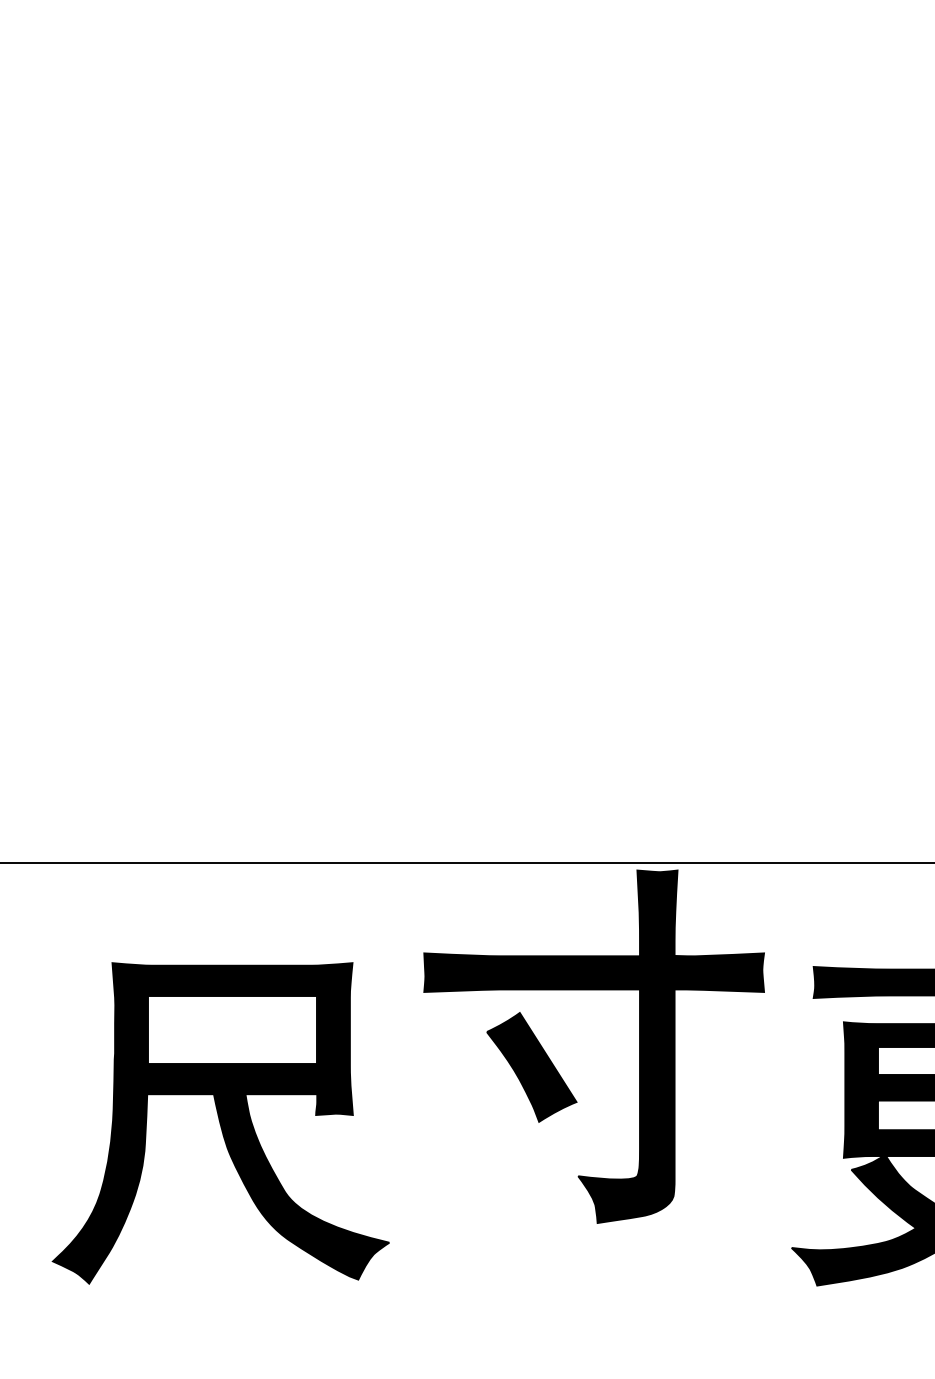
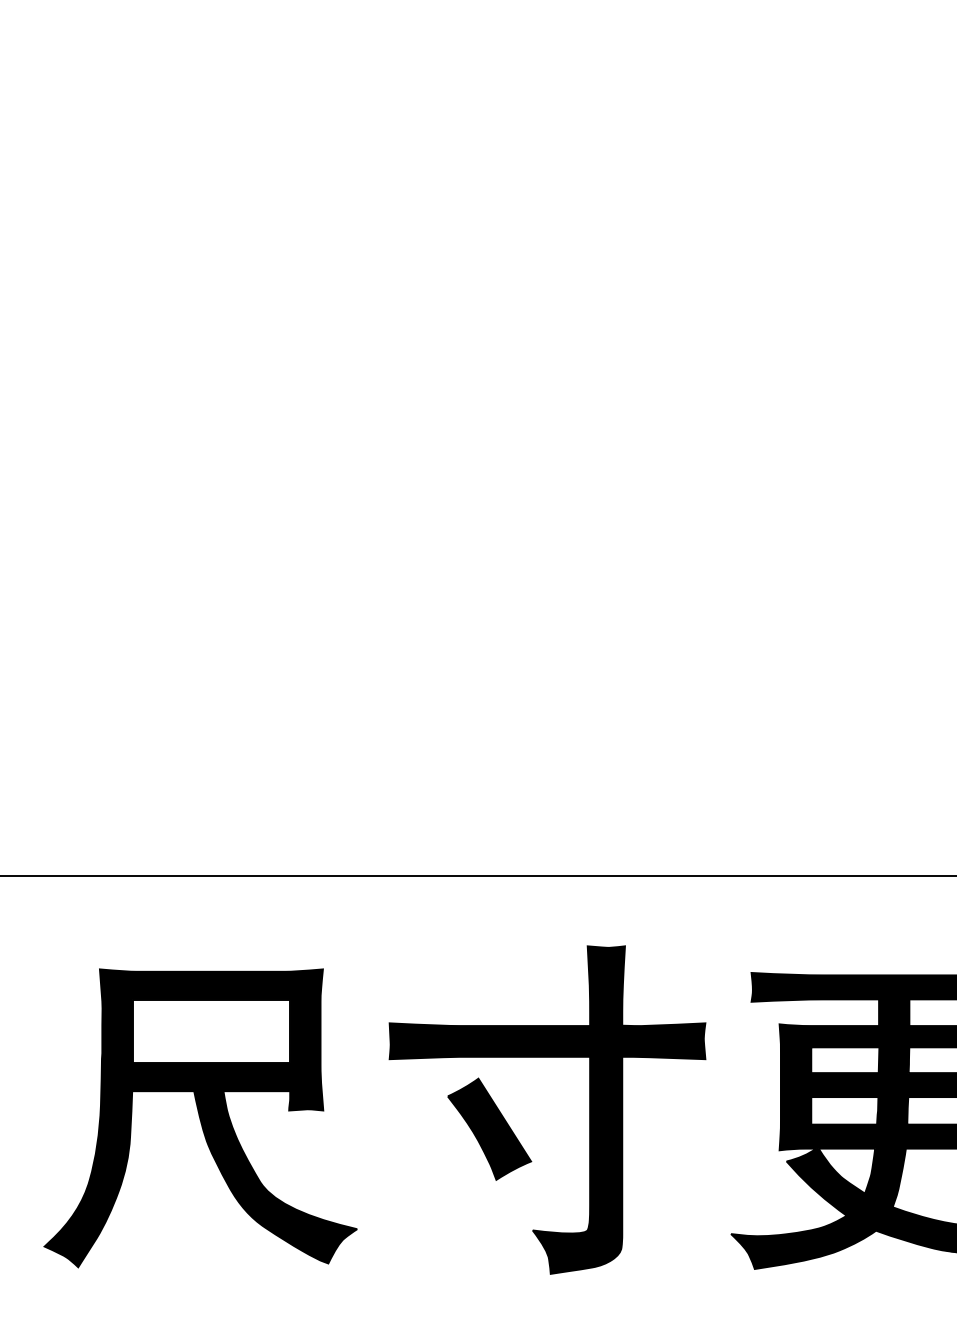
part: (557, 1069) -> (513, 1131), moved

